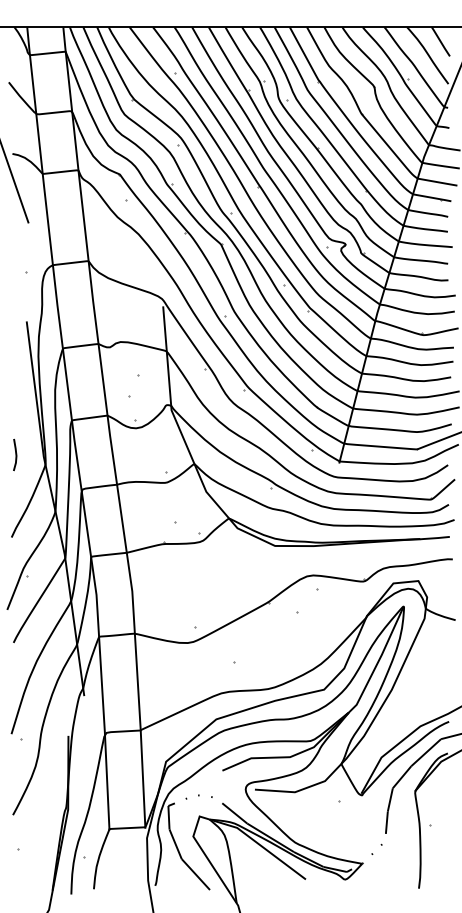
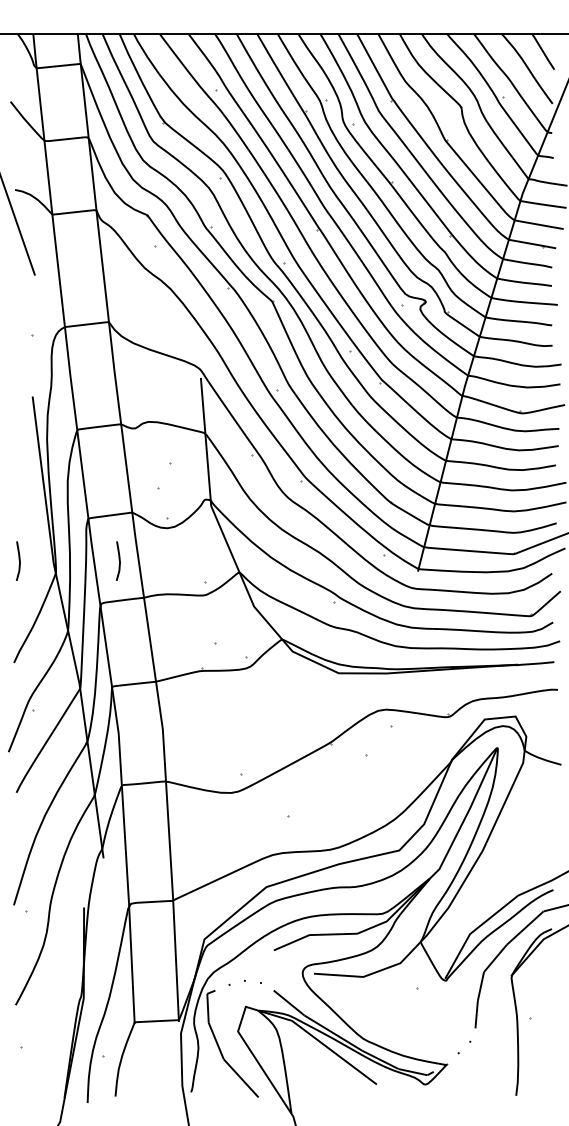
line: (96, 454) -> (118, 560), added

